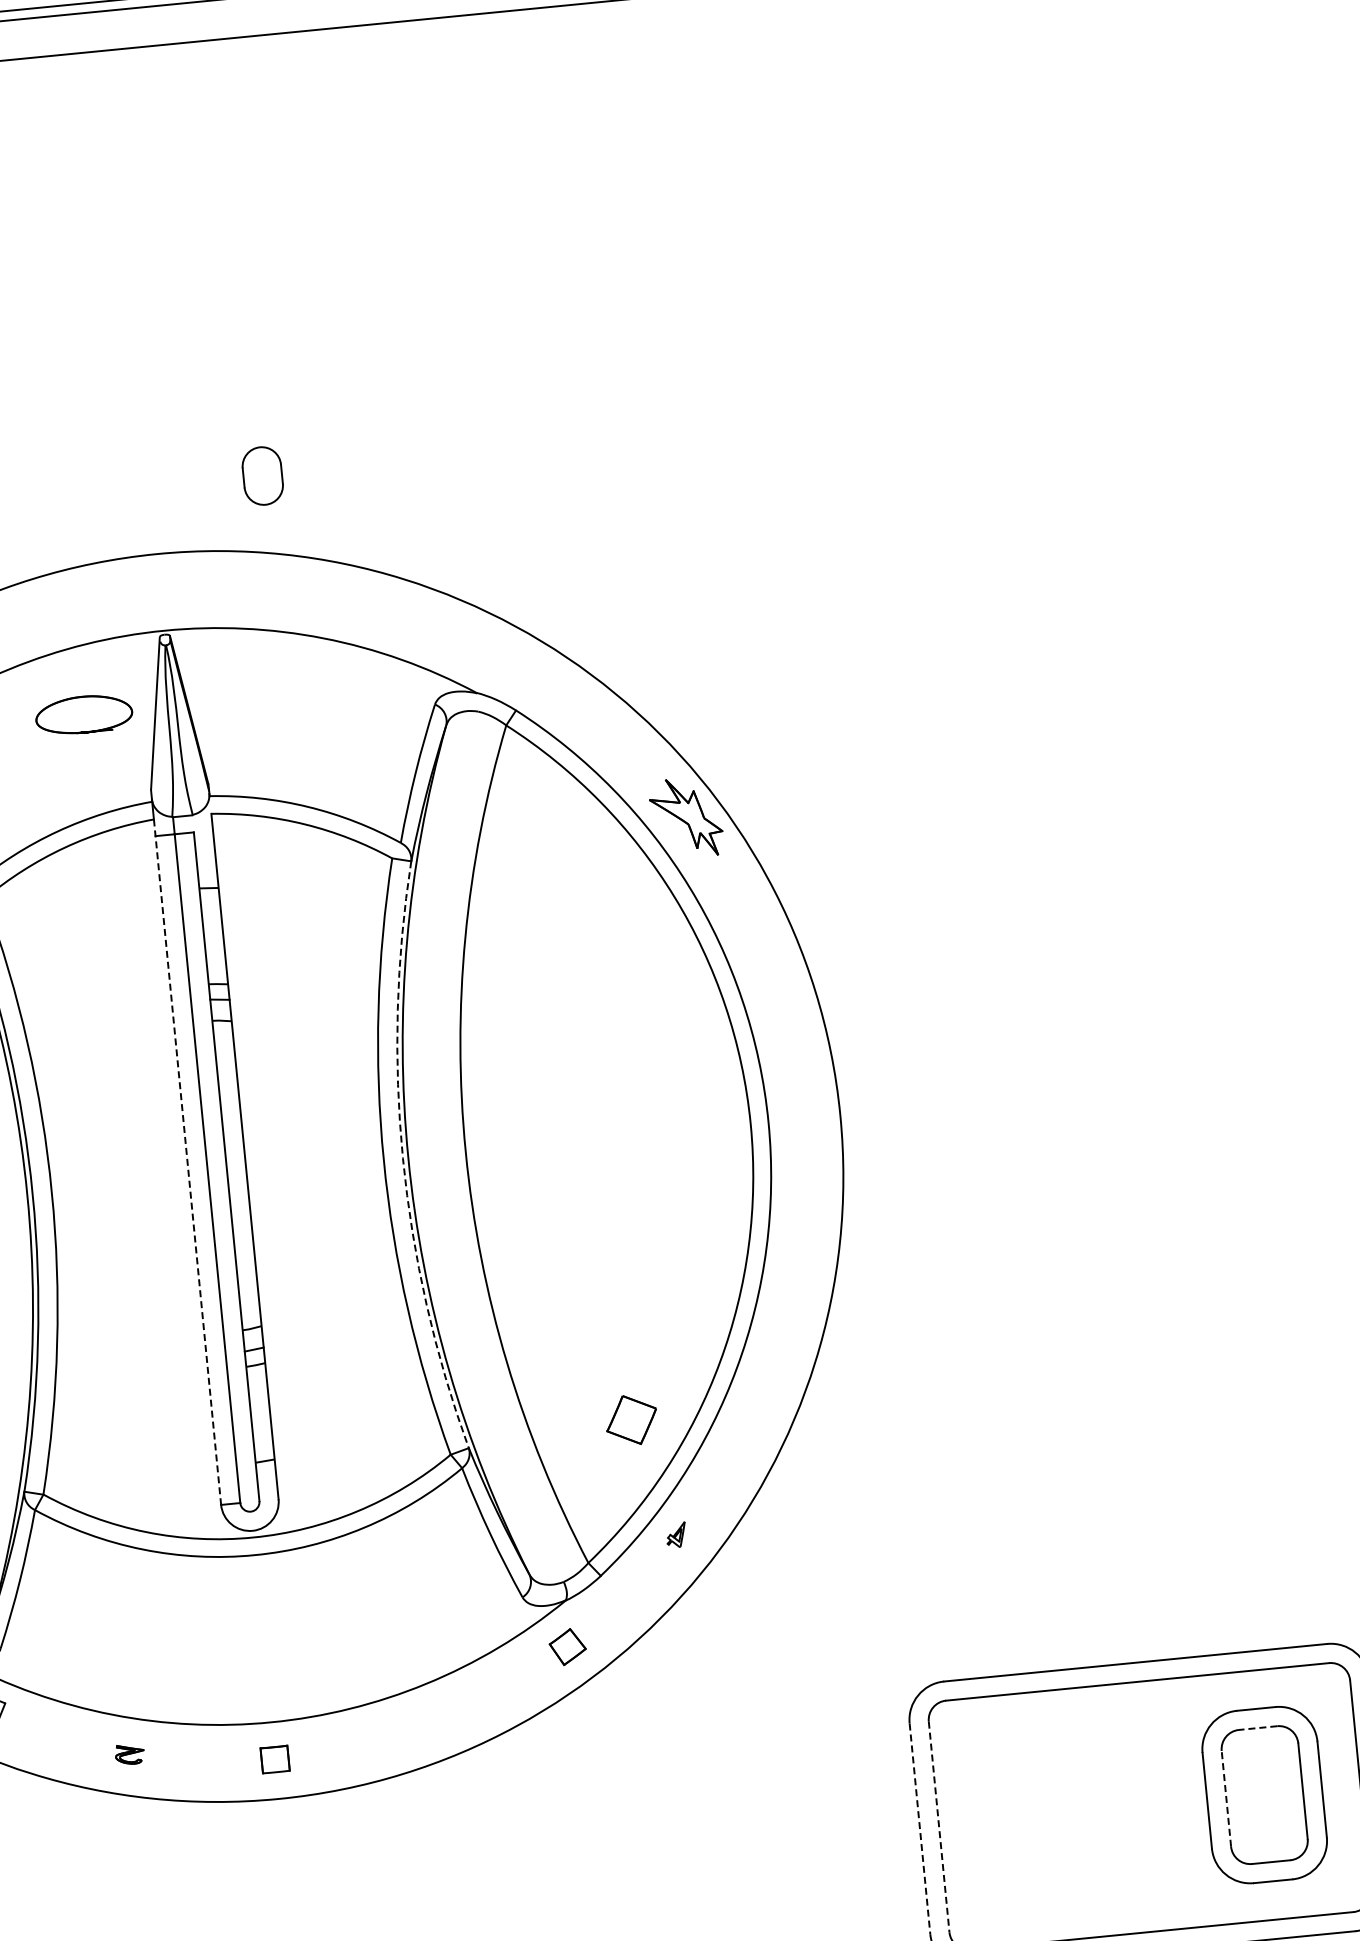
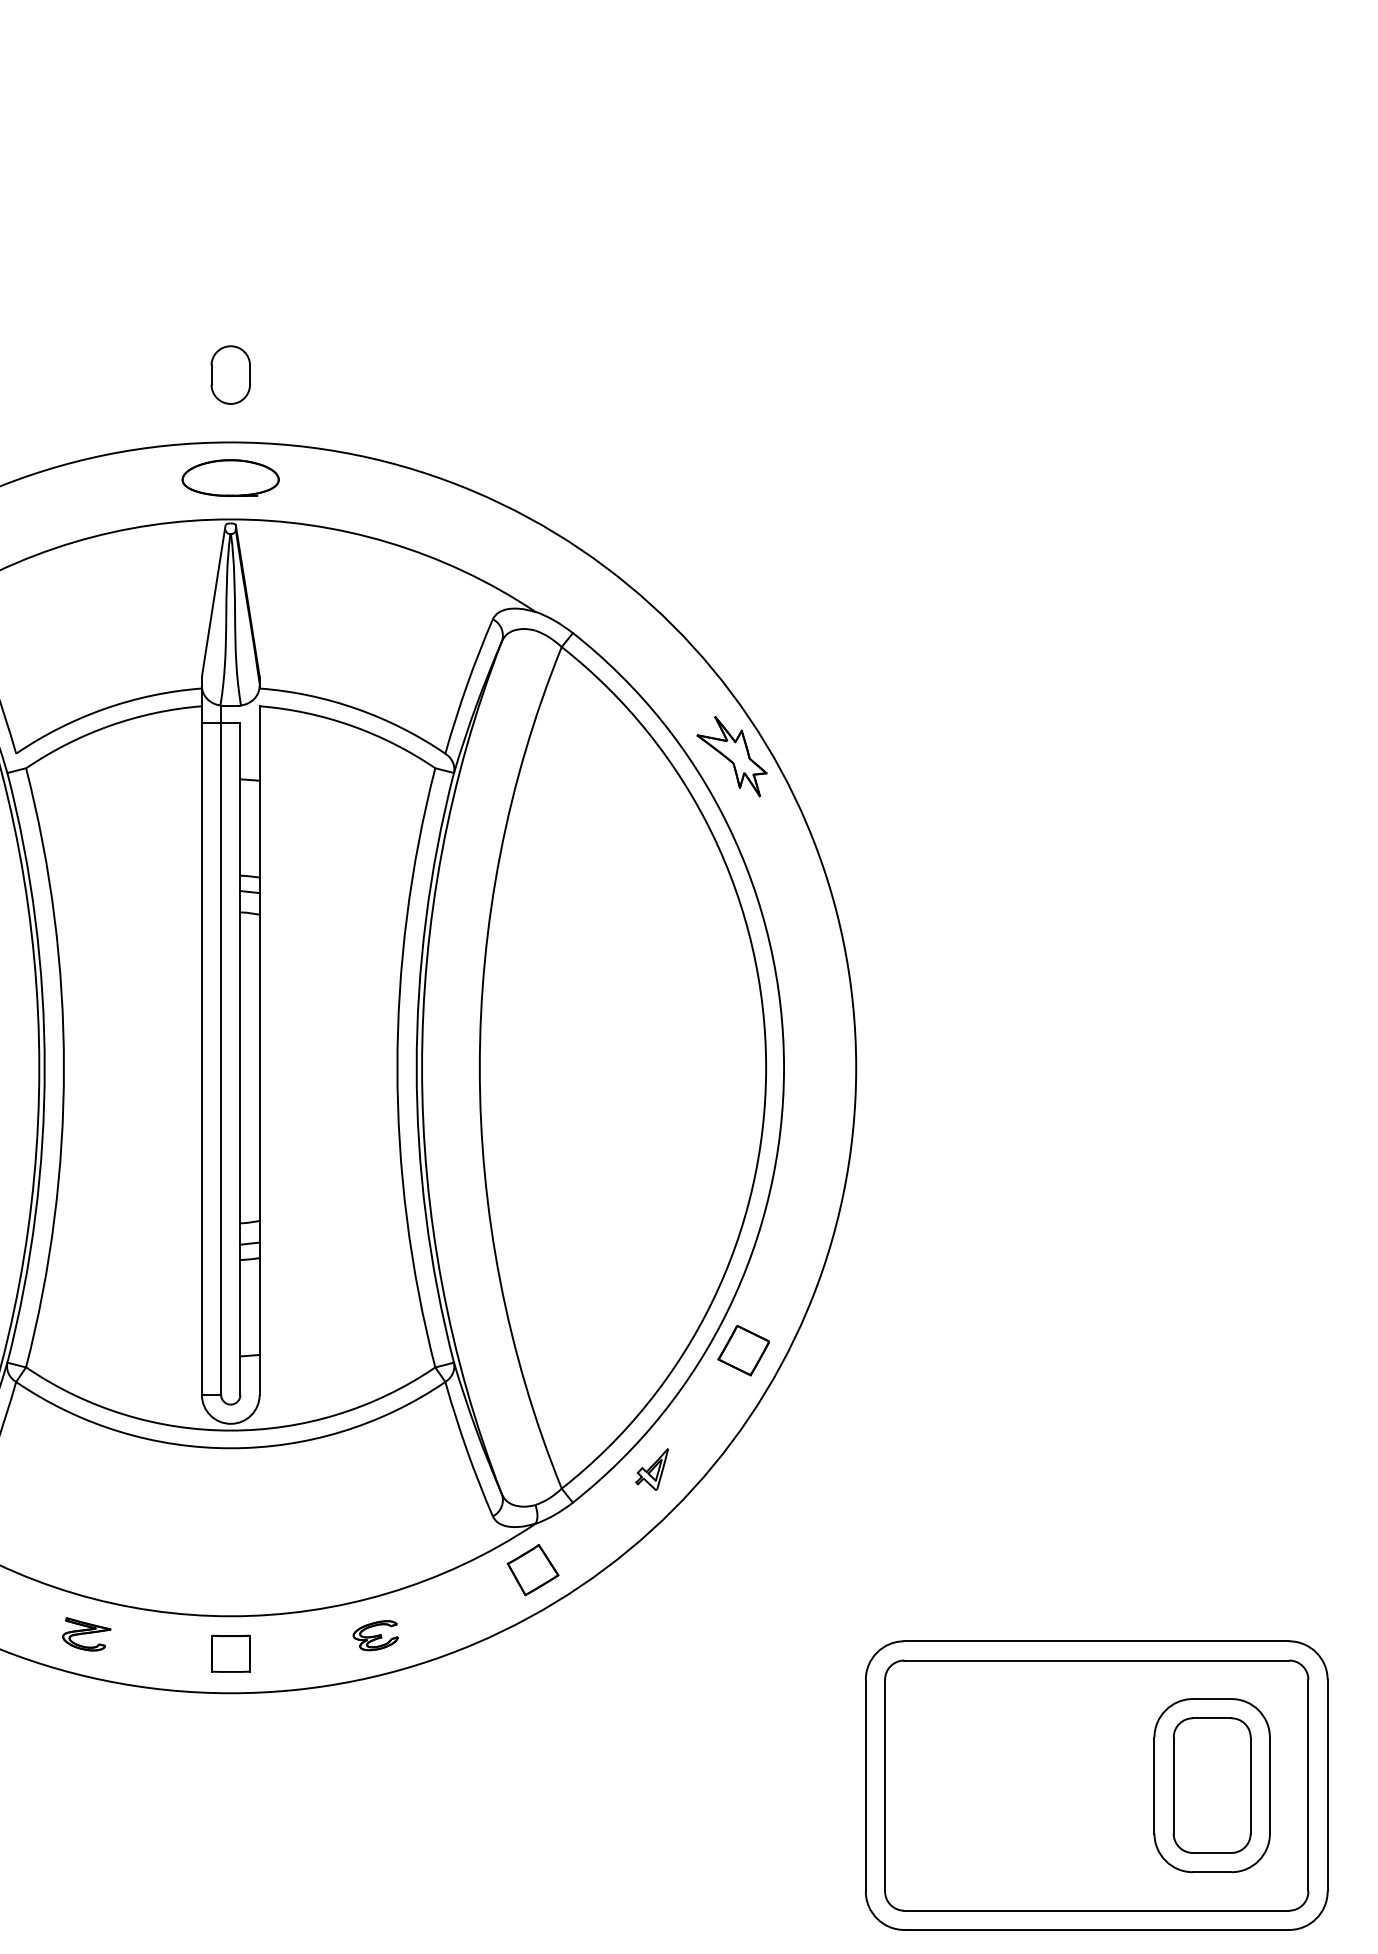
part: (262, 475) -> (230, 374), moved
part: (83, 714) -> (230, 477), moved
arc: (402, 1158) -> (416, 1067), dashed -> solid
line: (187, 1163) -> (201, 1051), dashed -> solid
part: (631, 1419) -> (743, 1350), moved
part: (675, 1535) -> (651, 1469), size x1.67
part: (567, 1647) -> (532, 1570), size x1.43
part: (417, 1727) -> (375, 1635), added
line: (1257, 1728) -> (1211, 1718), dashed -> solid
part: (129, 1754) -> (86, 1634), size x1.67
part: (274, 1759) -> (230, 1653), size x1.43
line: (1226, 1798) -> (1173, 1785), dashed -> solid
line: (939, 1826) -> (885, 1785), dashed -> solid
line: (919, 1828) -> (865, 1785), dashed -> solid

